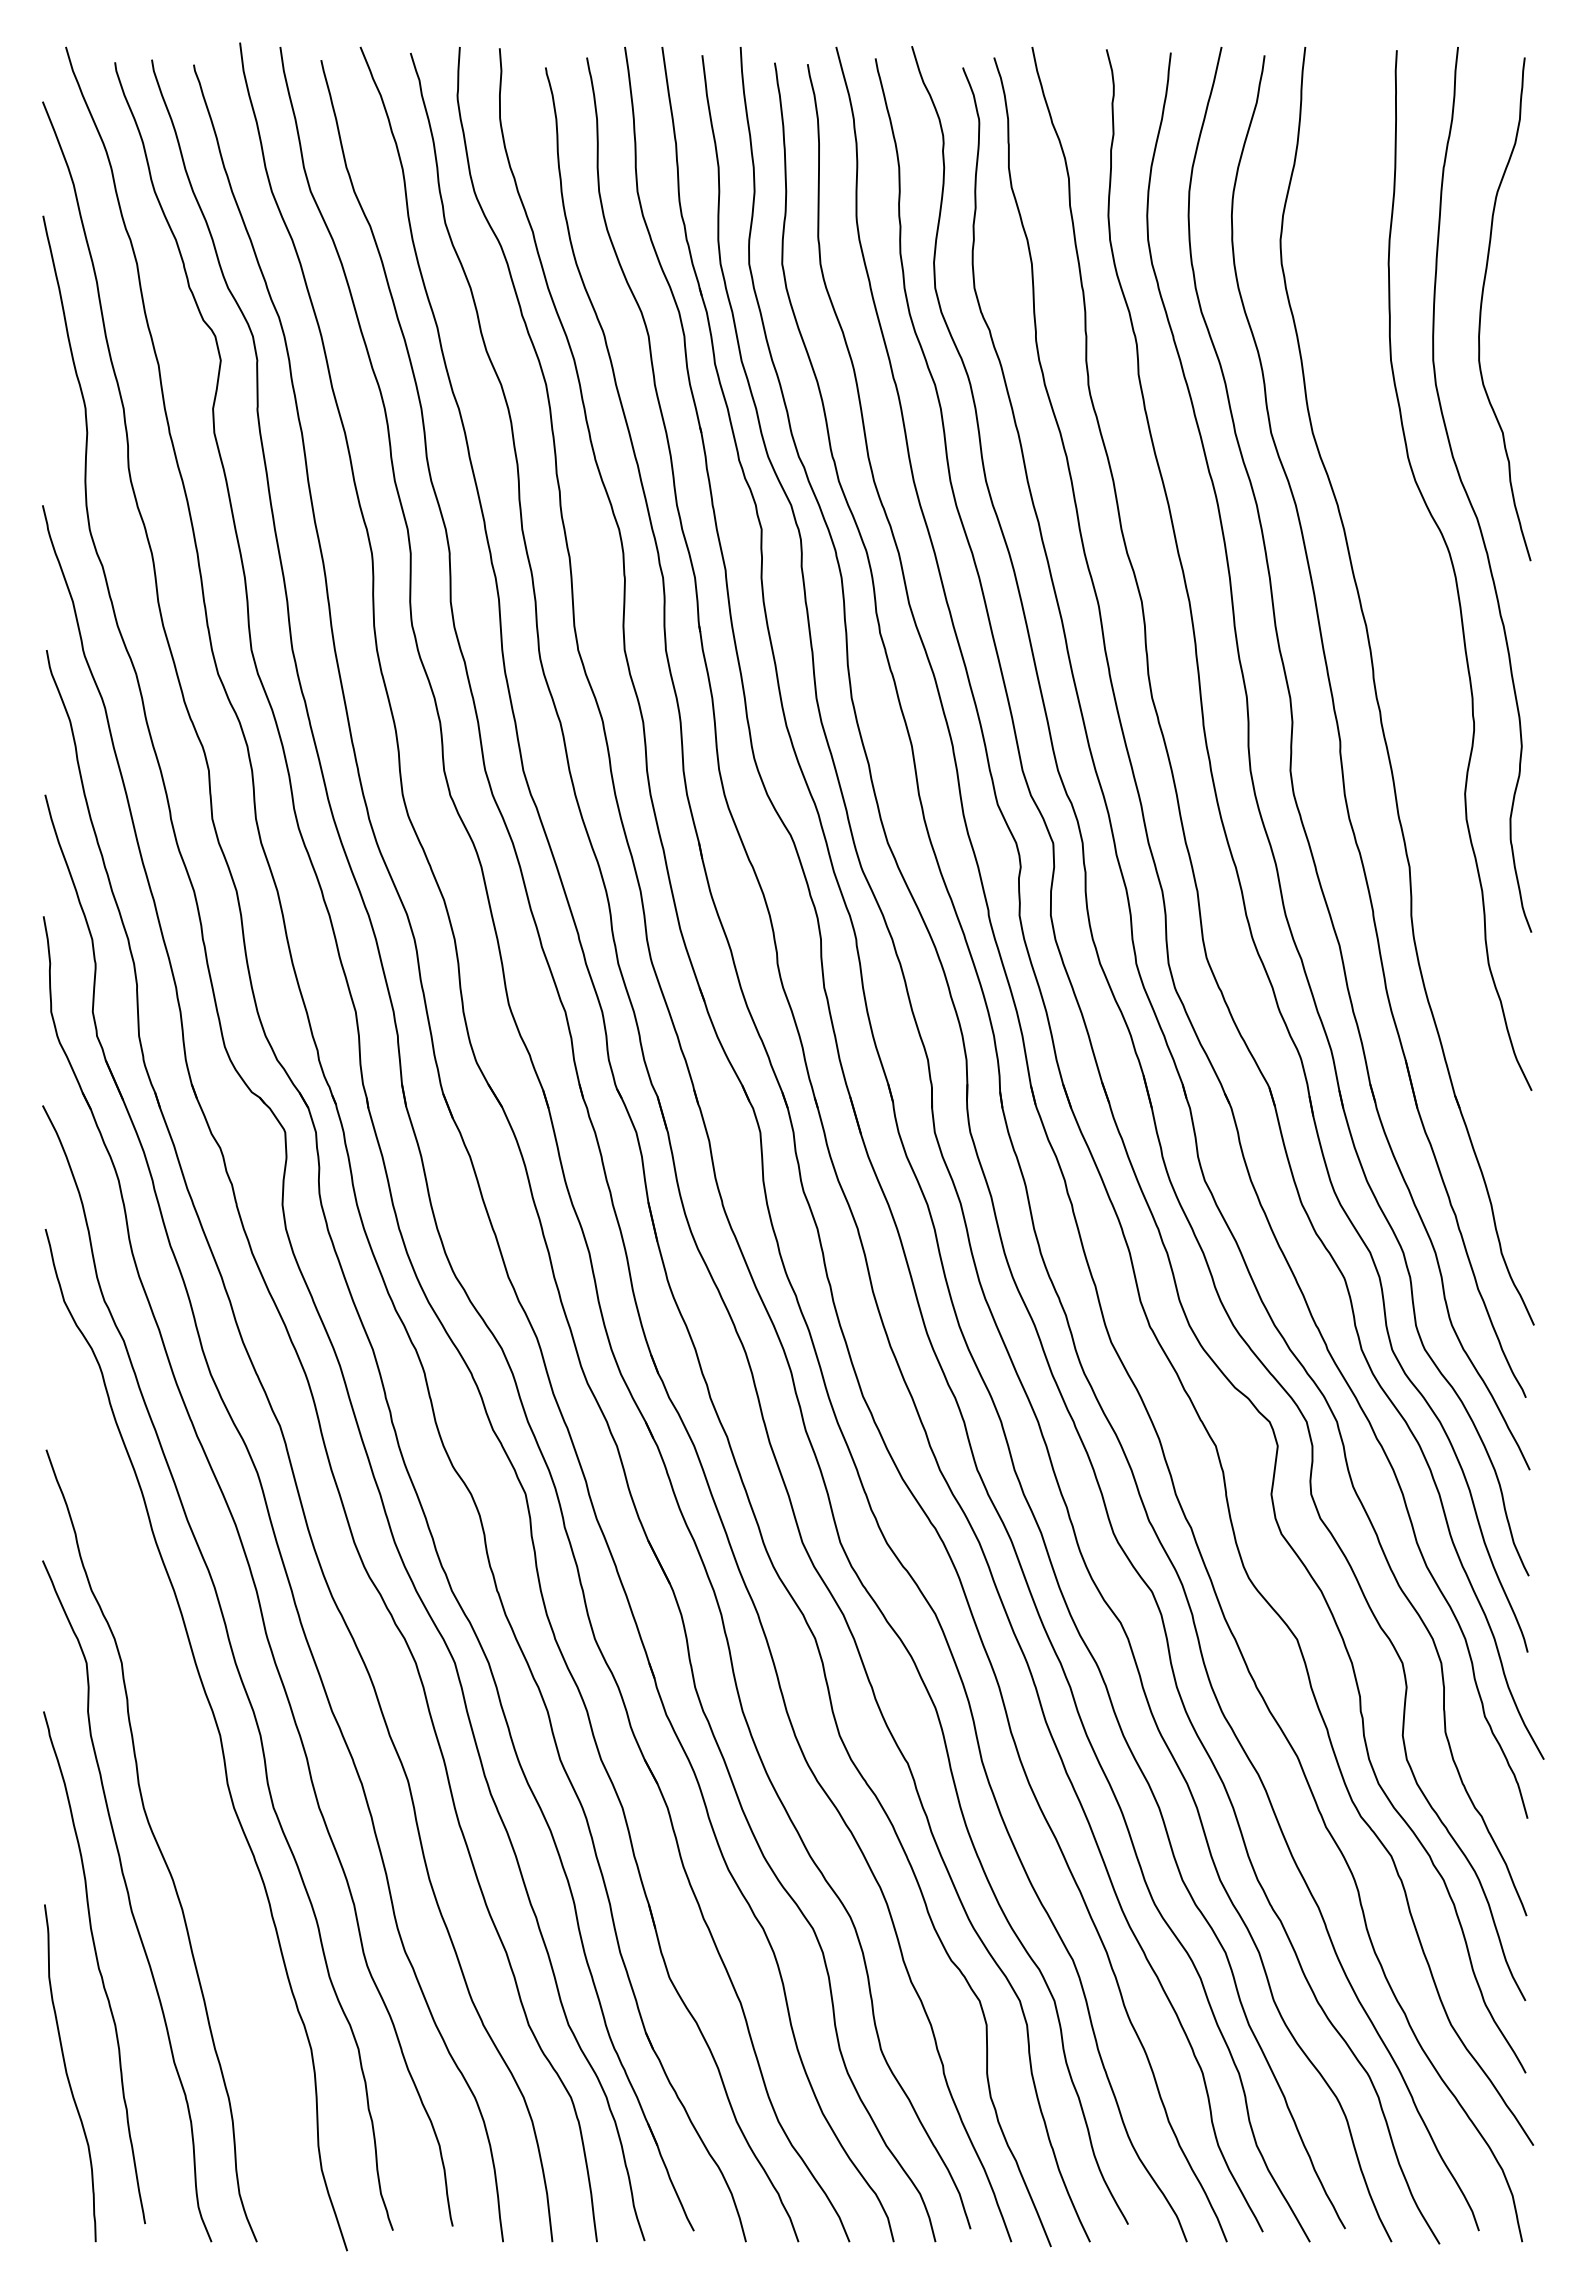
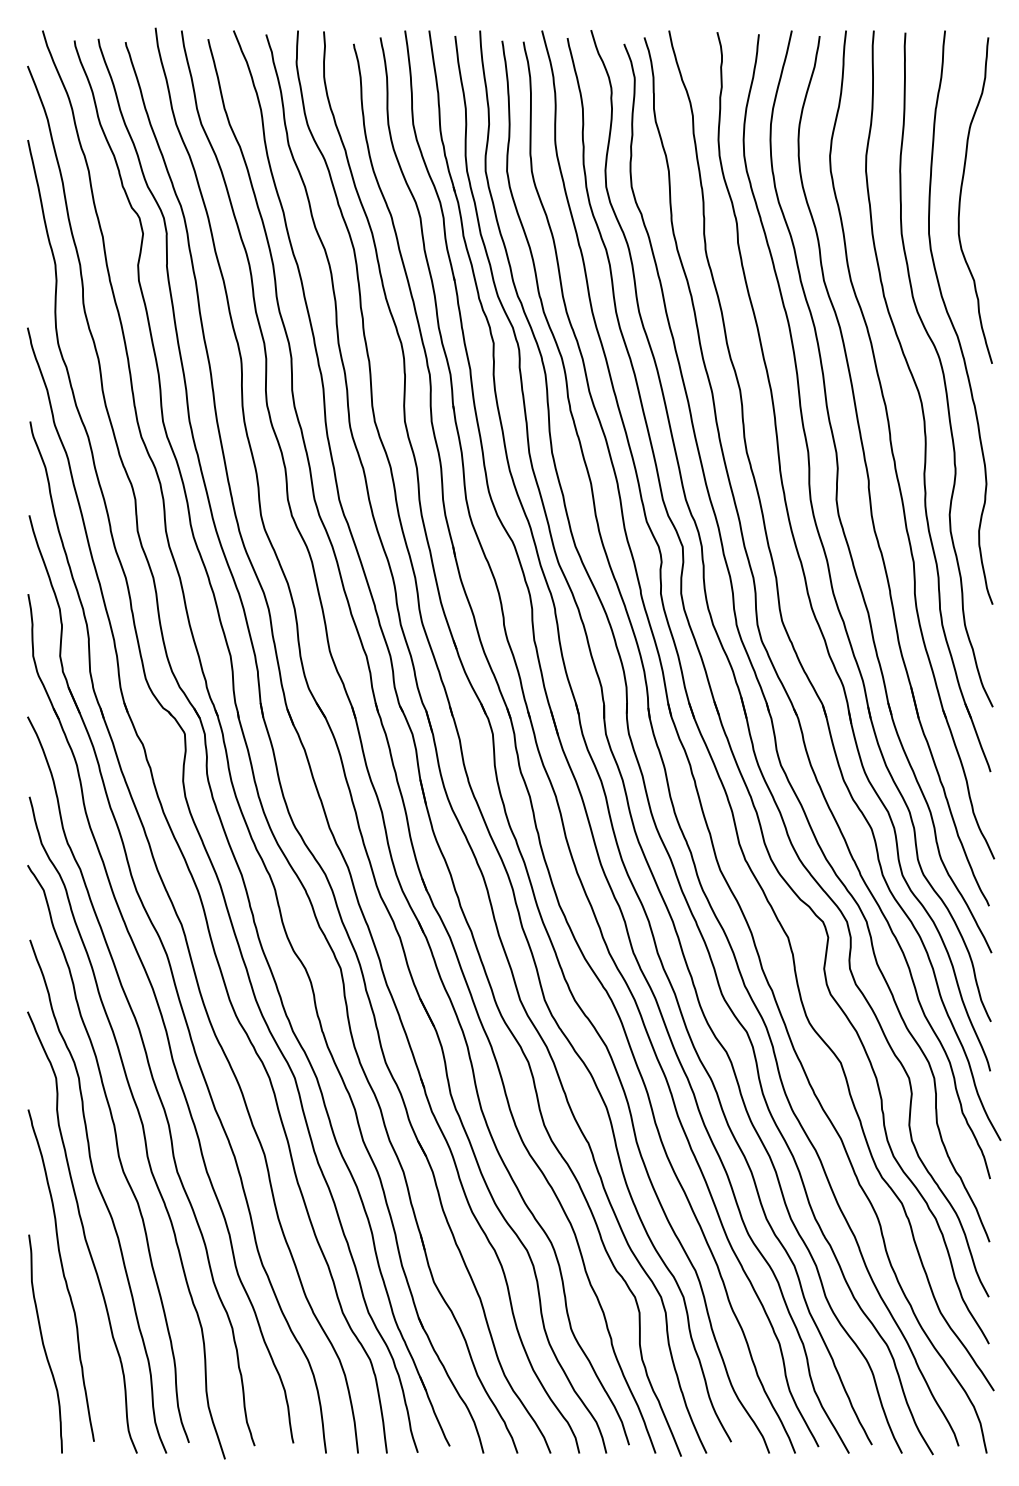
part: (1432, 619) -> (928, 401), added
curve: (181, 1779) -> (117, 1153), added

